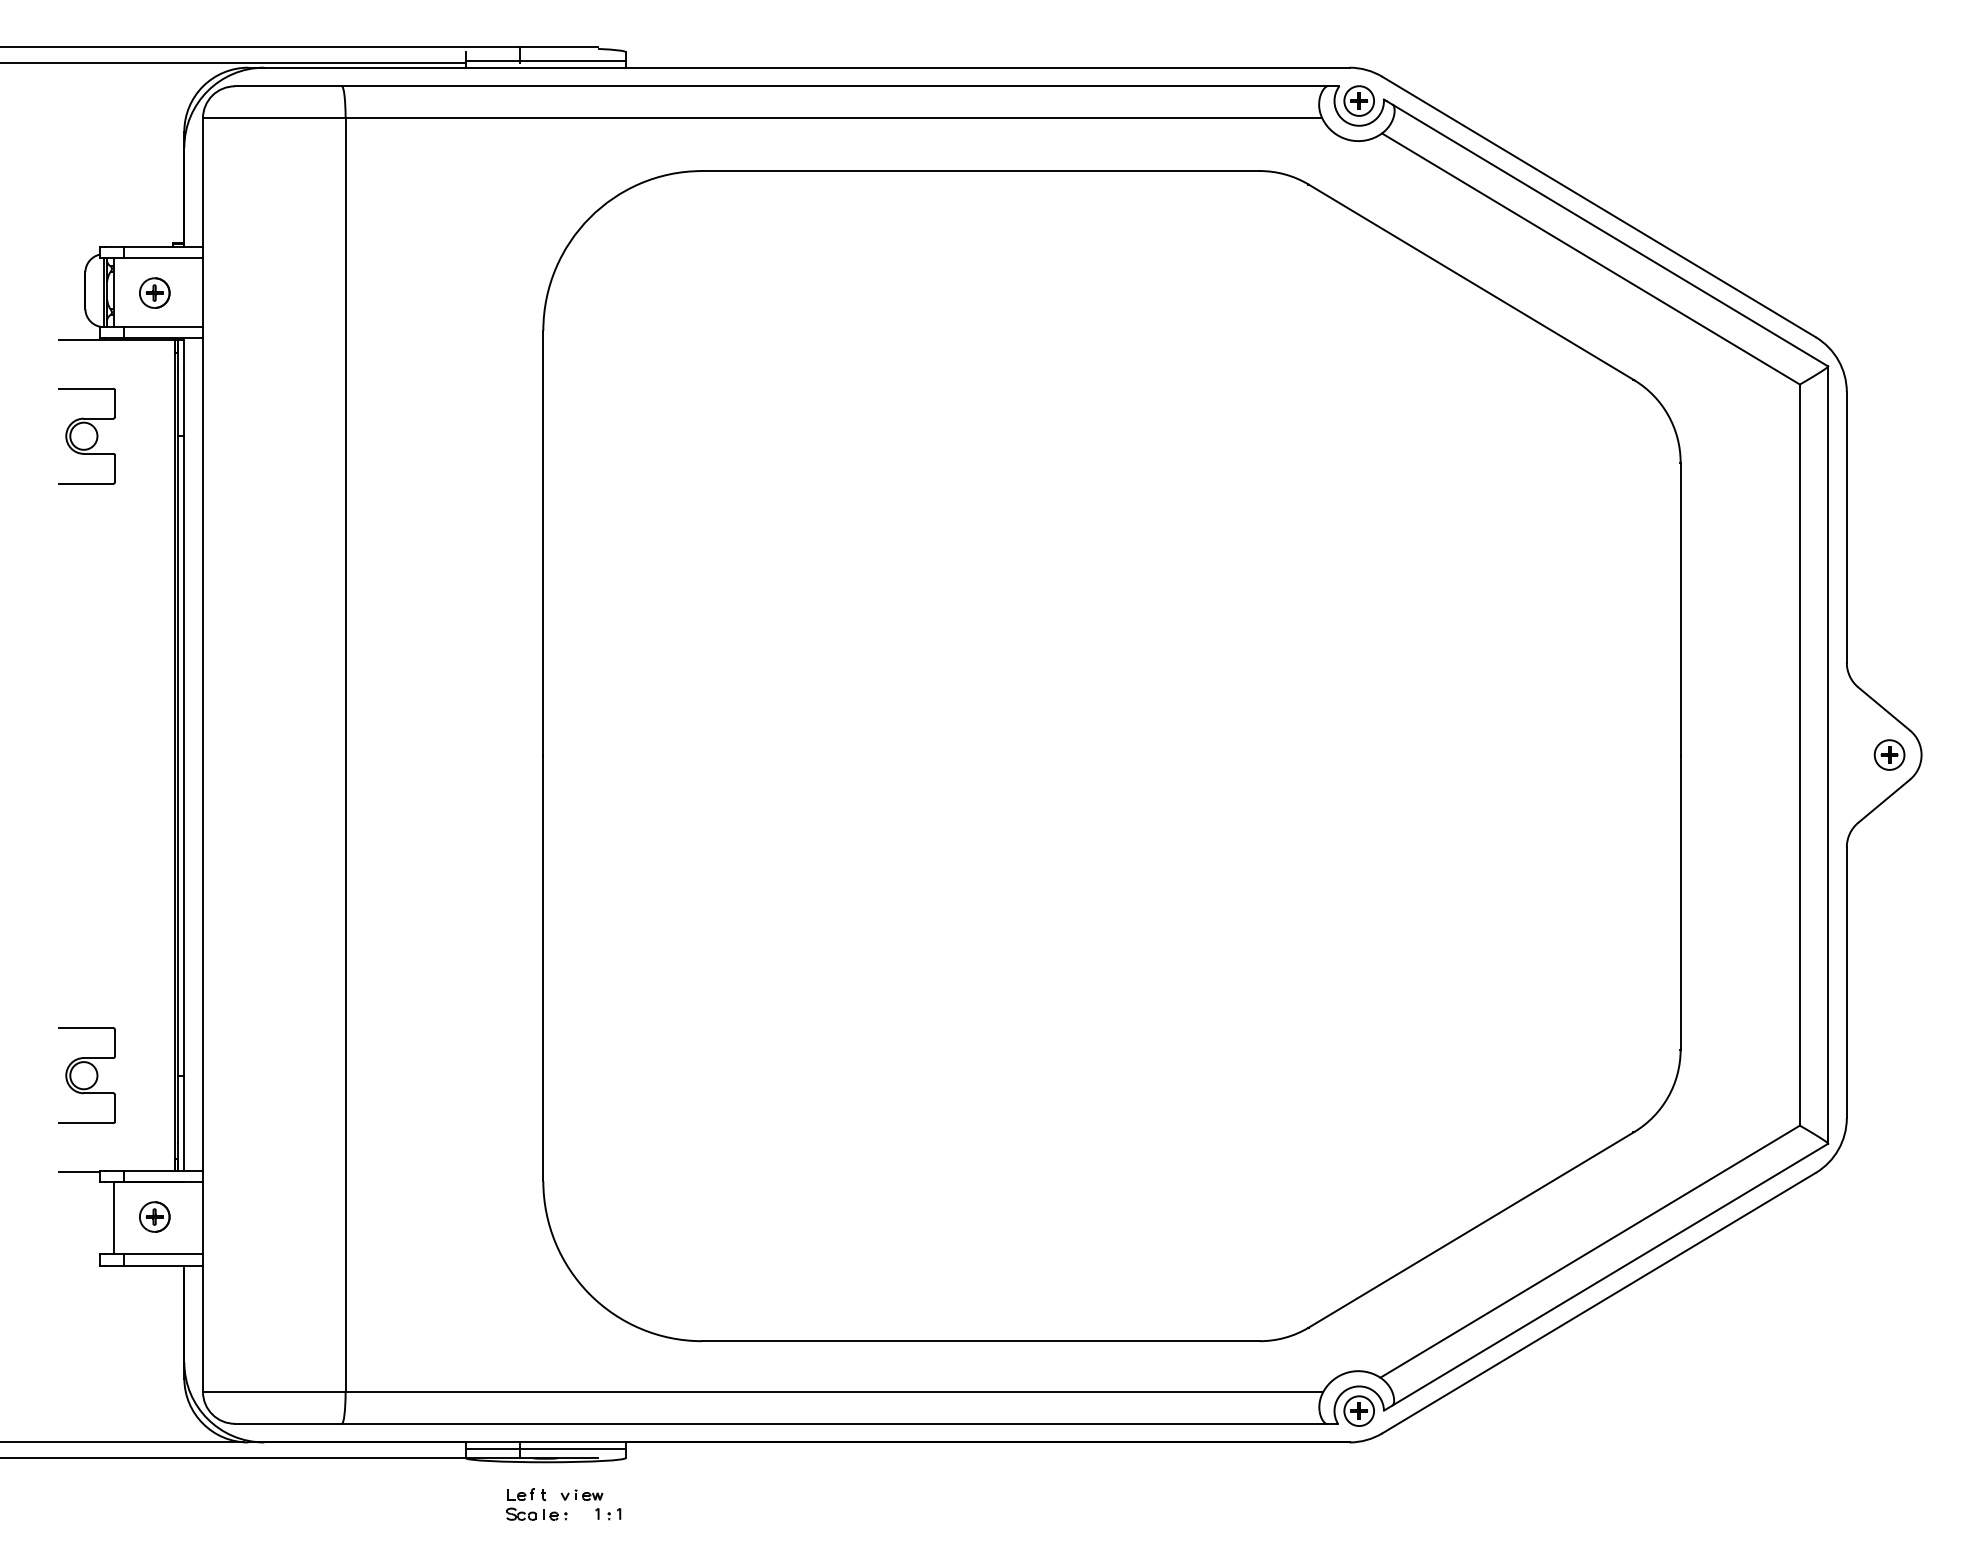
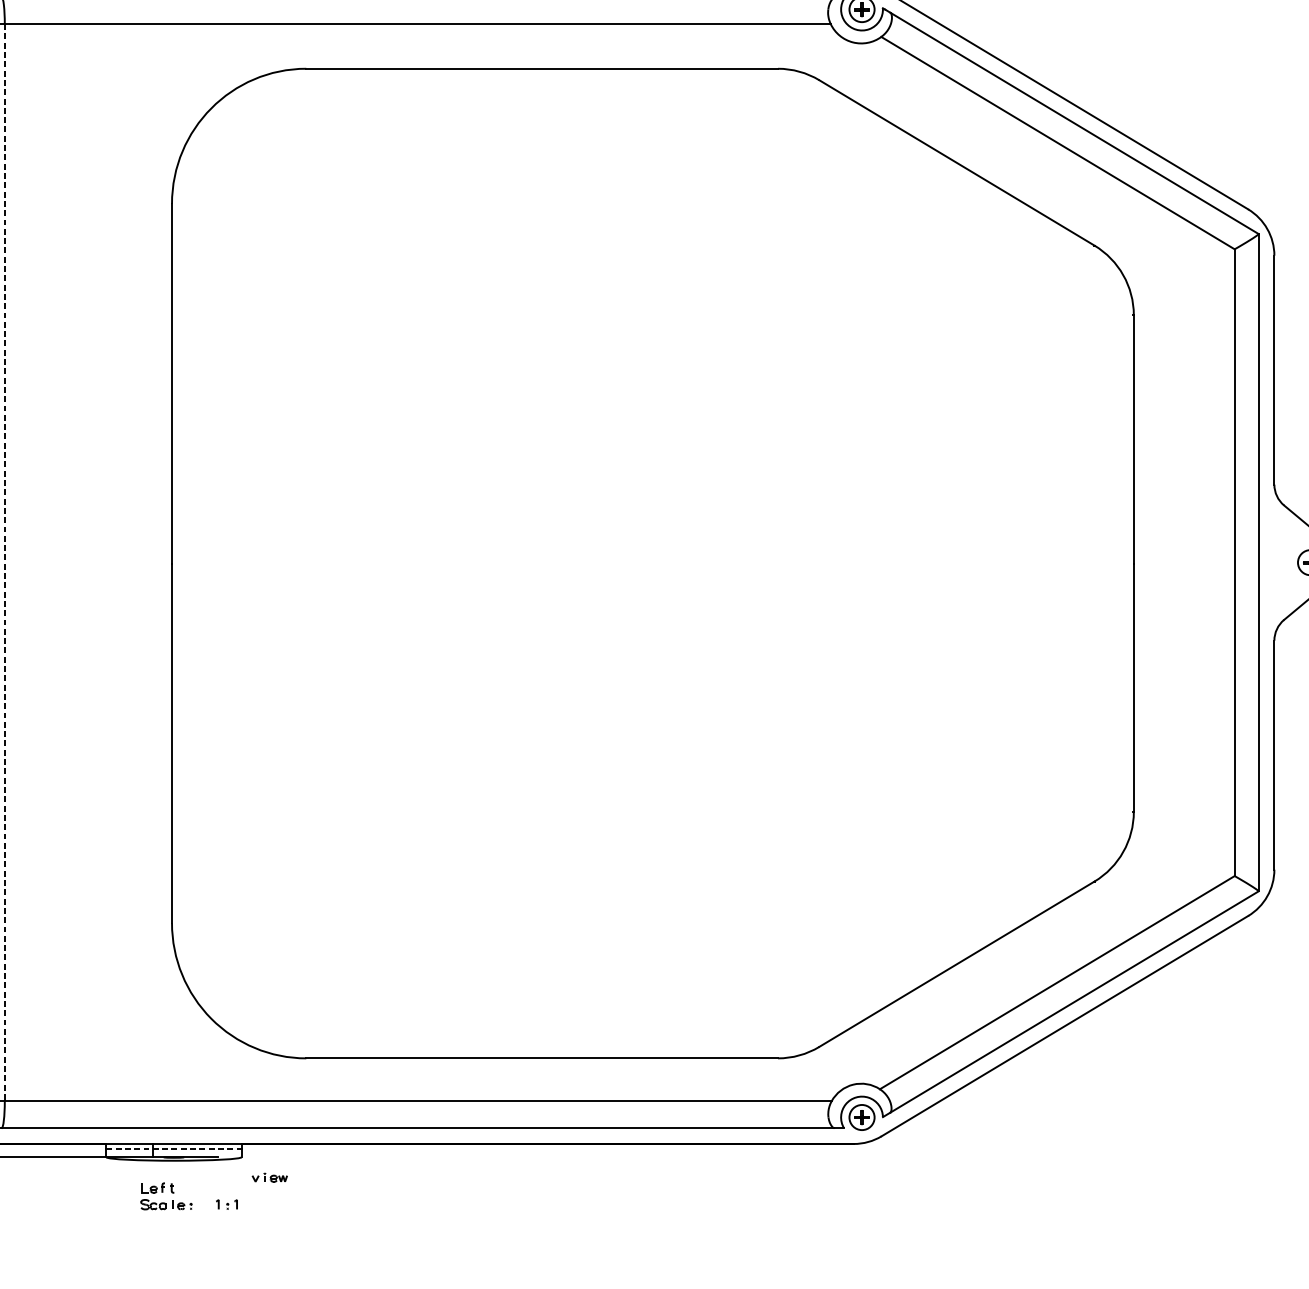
line: (345, 755) -> (4, 563), solid -> dashed
line: (545, 1448) -> (173, 1149), solid -> dashed
part: (581, 1494) -> (269, 1177), moved

